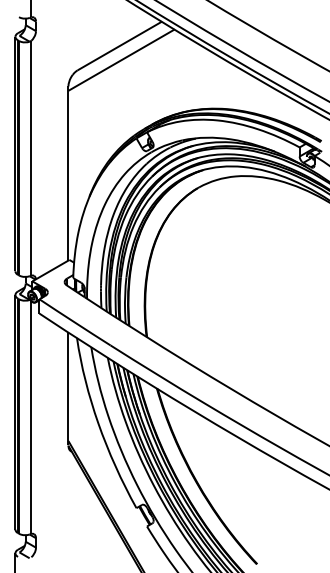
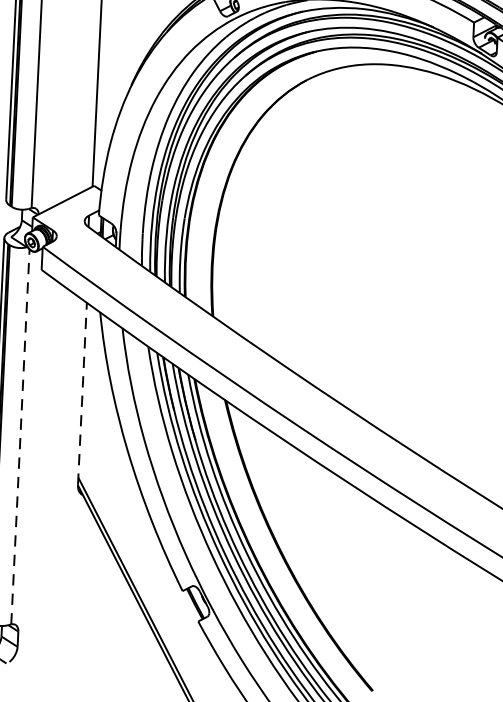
line: (68, 388) -> (82, 392), solid -> dashed
line: (31, 417) -> (20, 436), solid -> dashed

